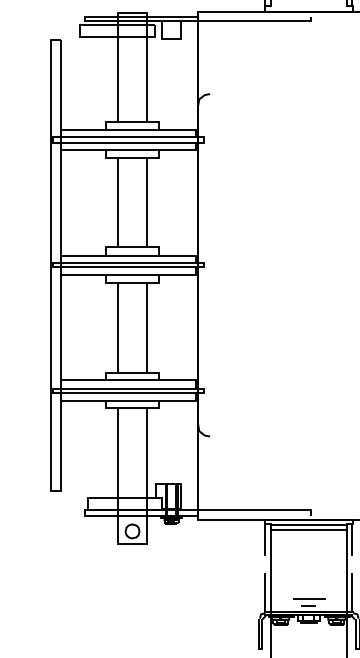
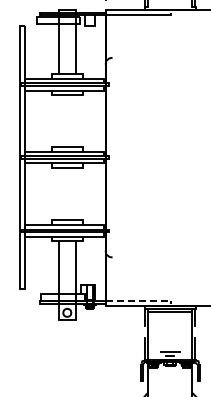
line: (117, 201) -> (58, 120), removed
line: (146, 201) -> (75, 120), removed
line: (117, 326) -> (58, 193), removed
line: (146, 326) -> (75, 193), removed
line: (259, 510) -> (141, 300), solid -> dashed

